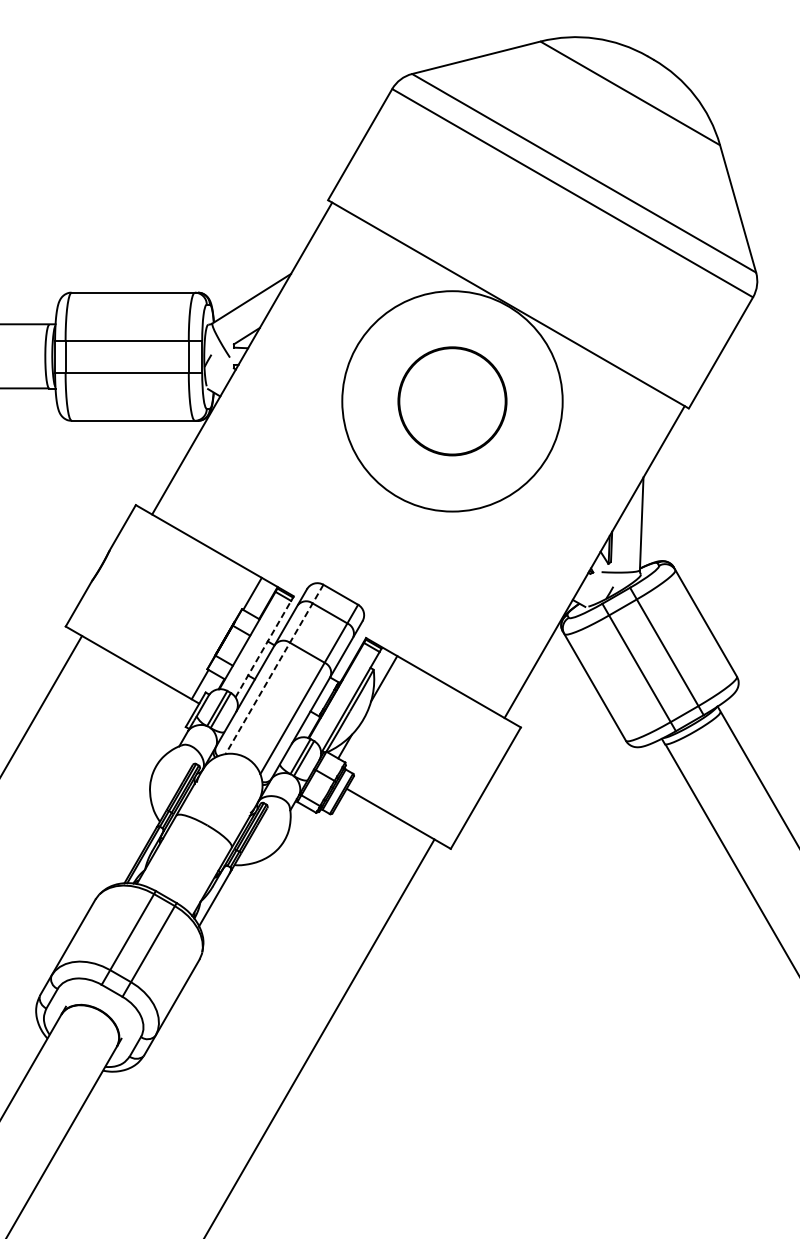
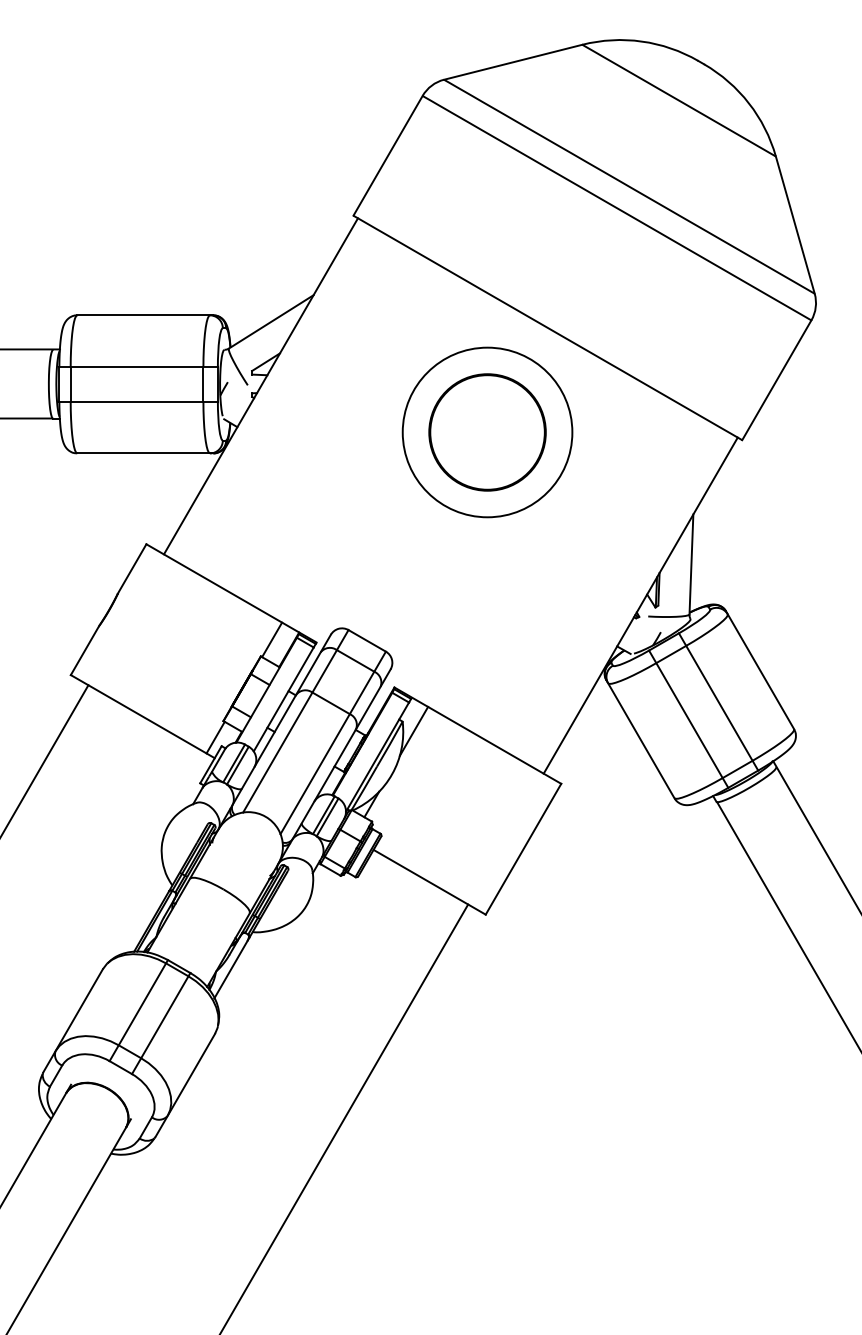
circle: (452, 401) -> (487, 432), size x0.71
line: (263, 649) -> (283, 699), dashed -> solid
line: (274, 669) -> (295, 721), dashed -> solid

